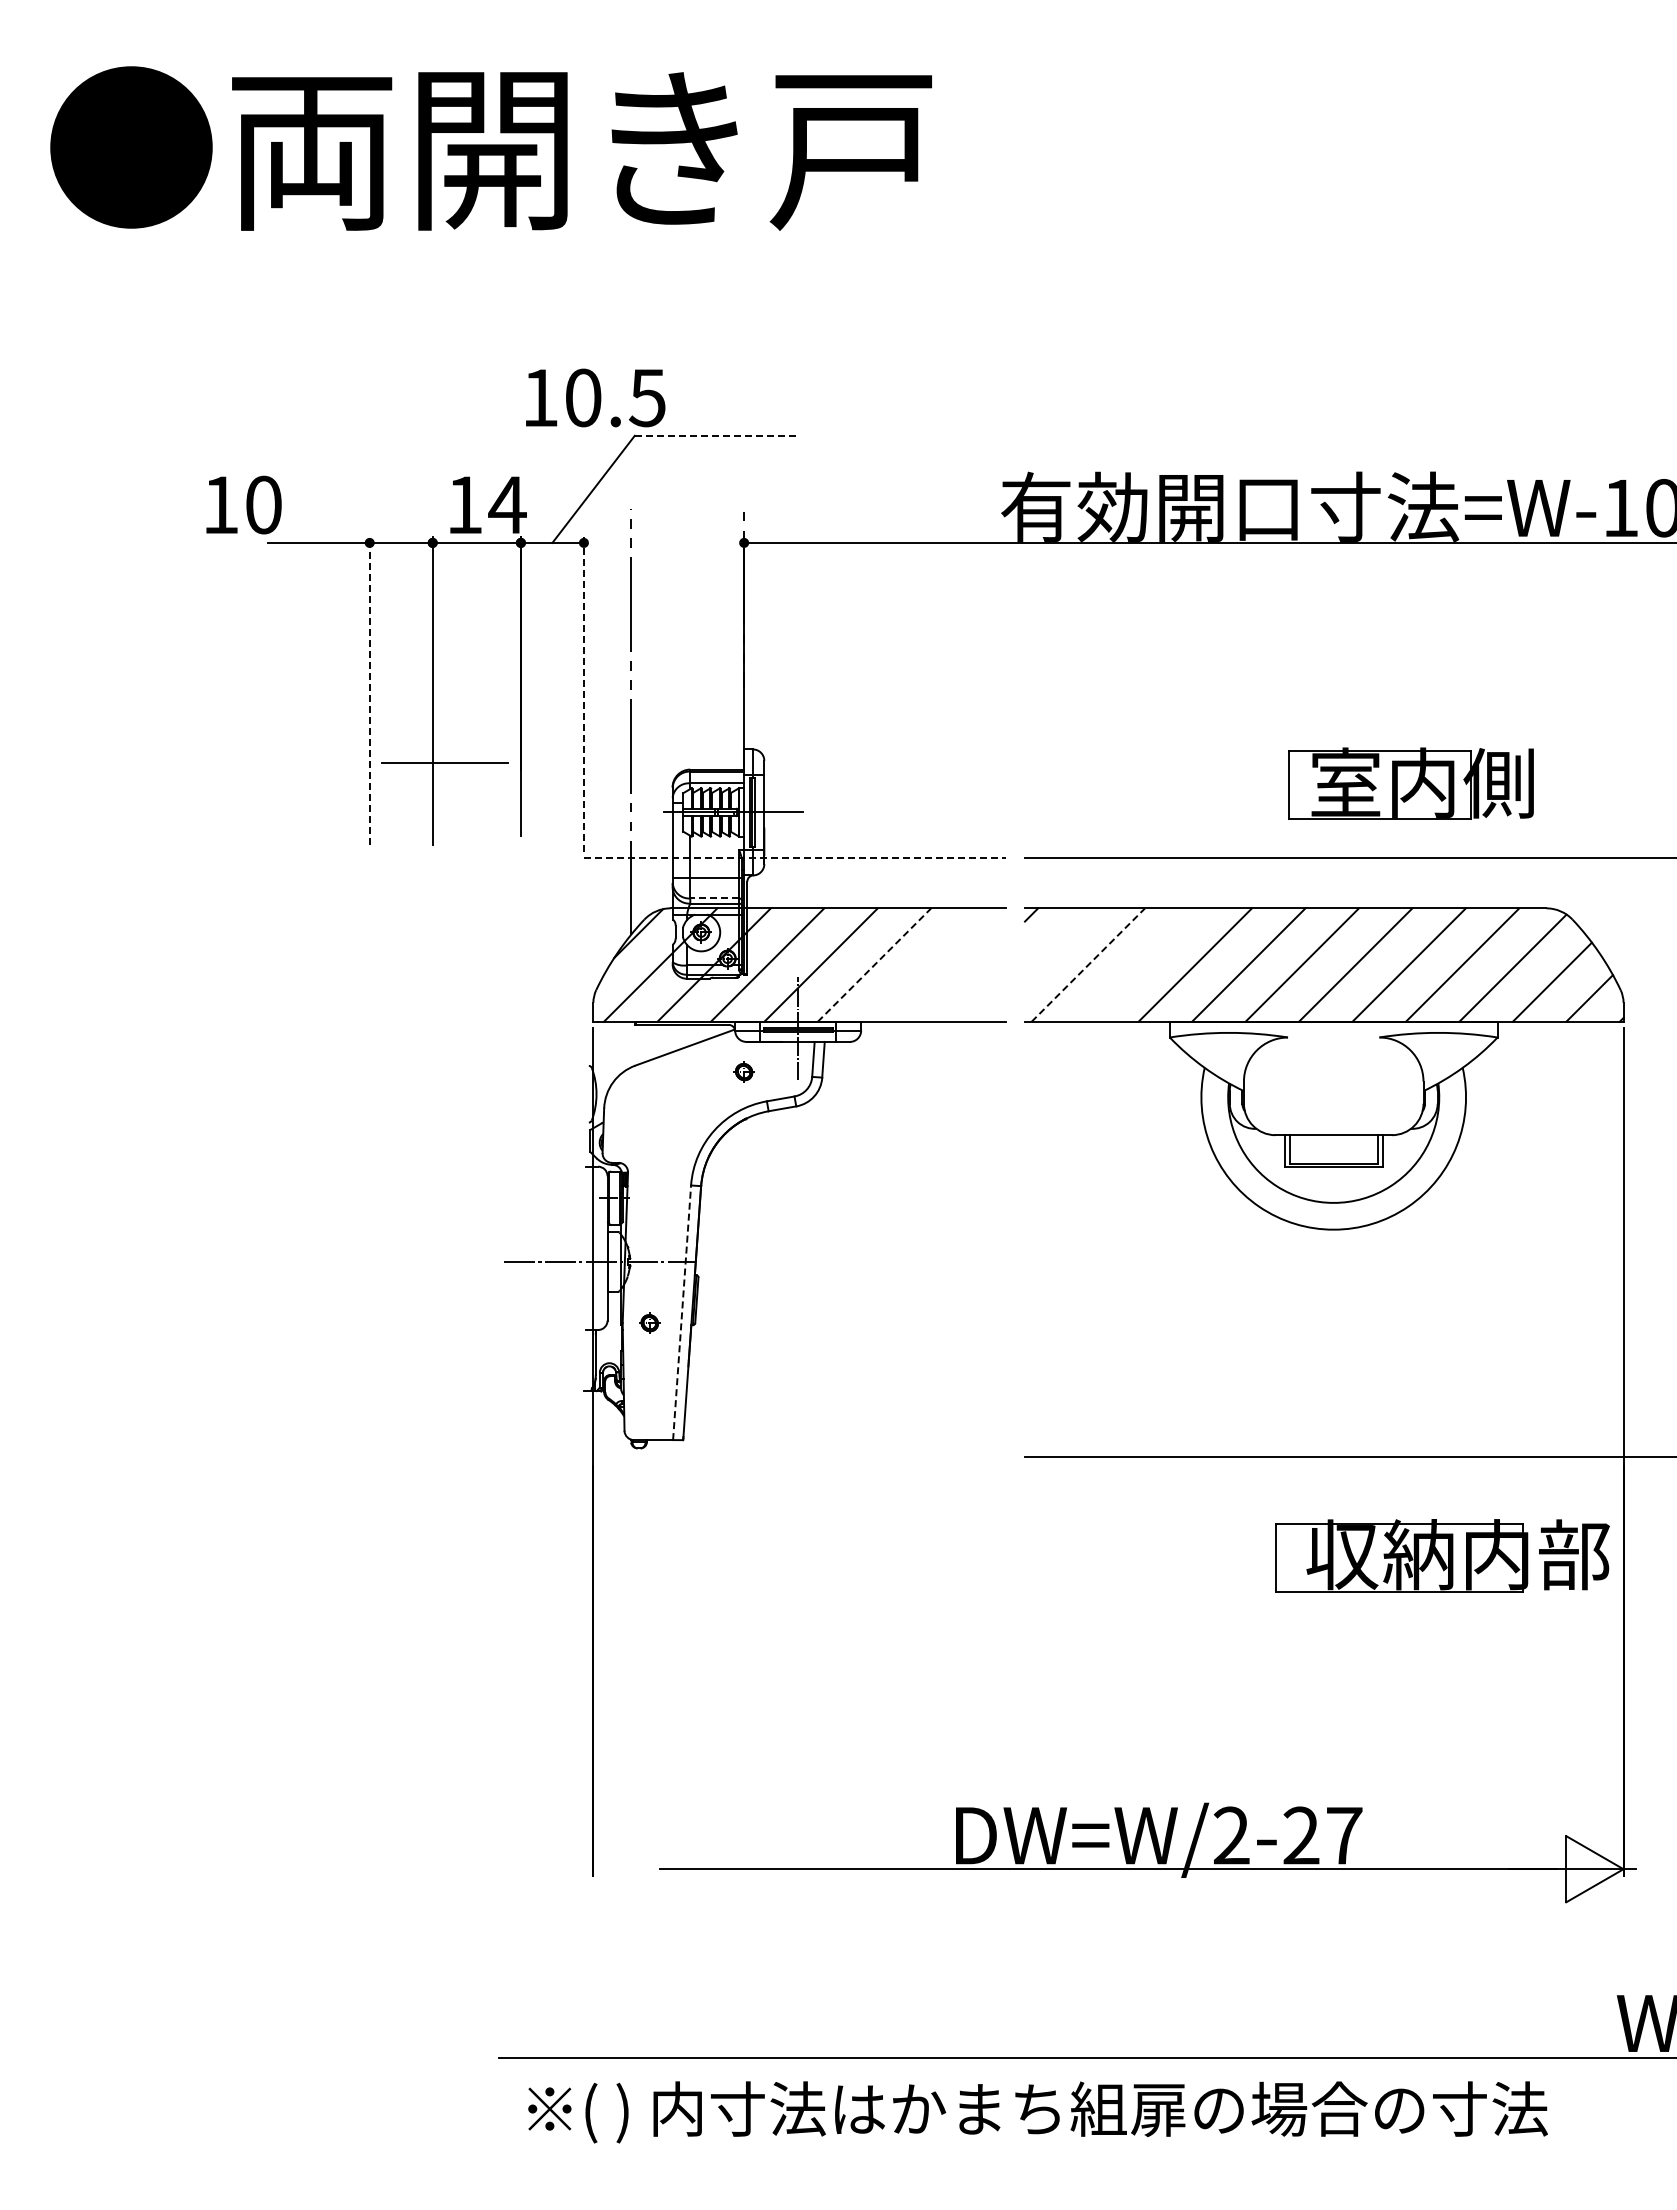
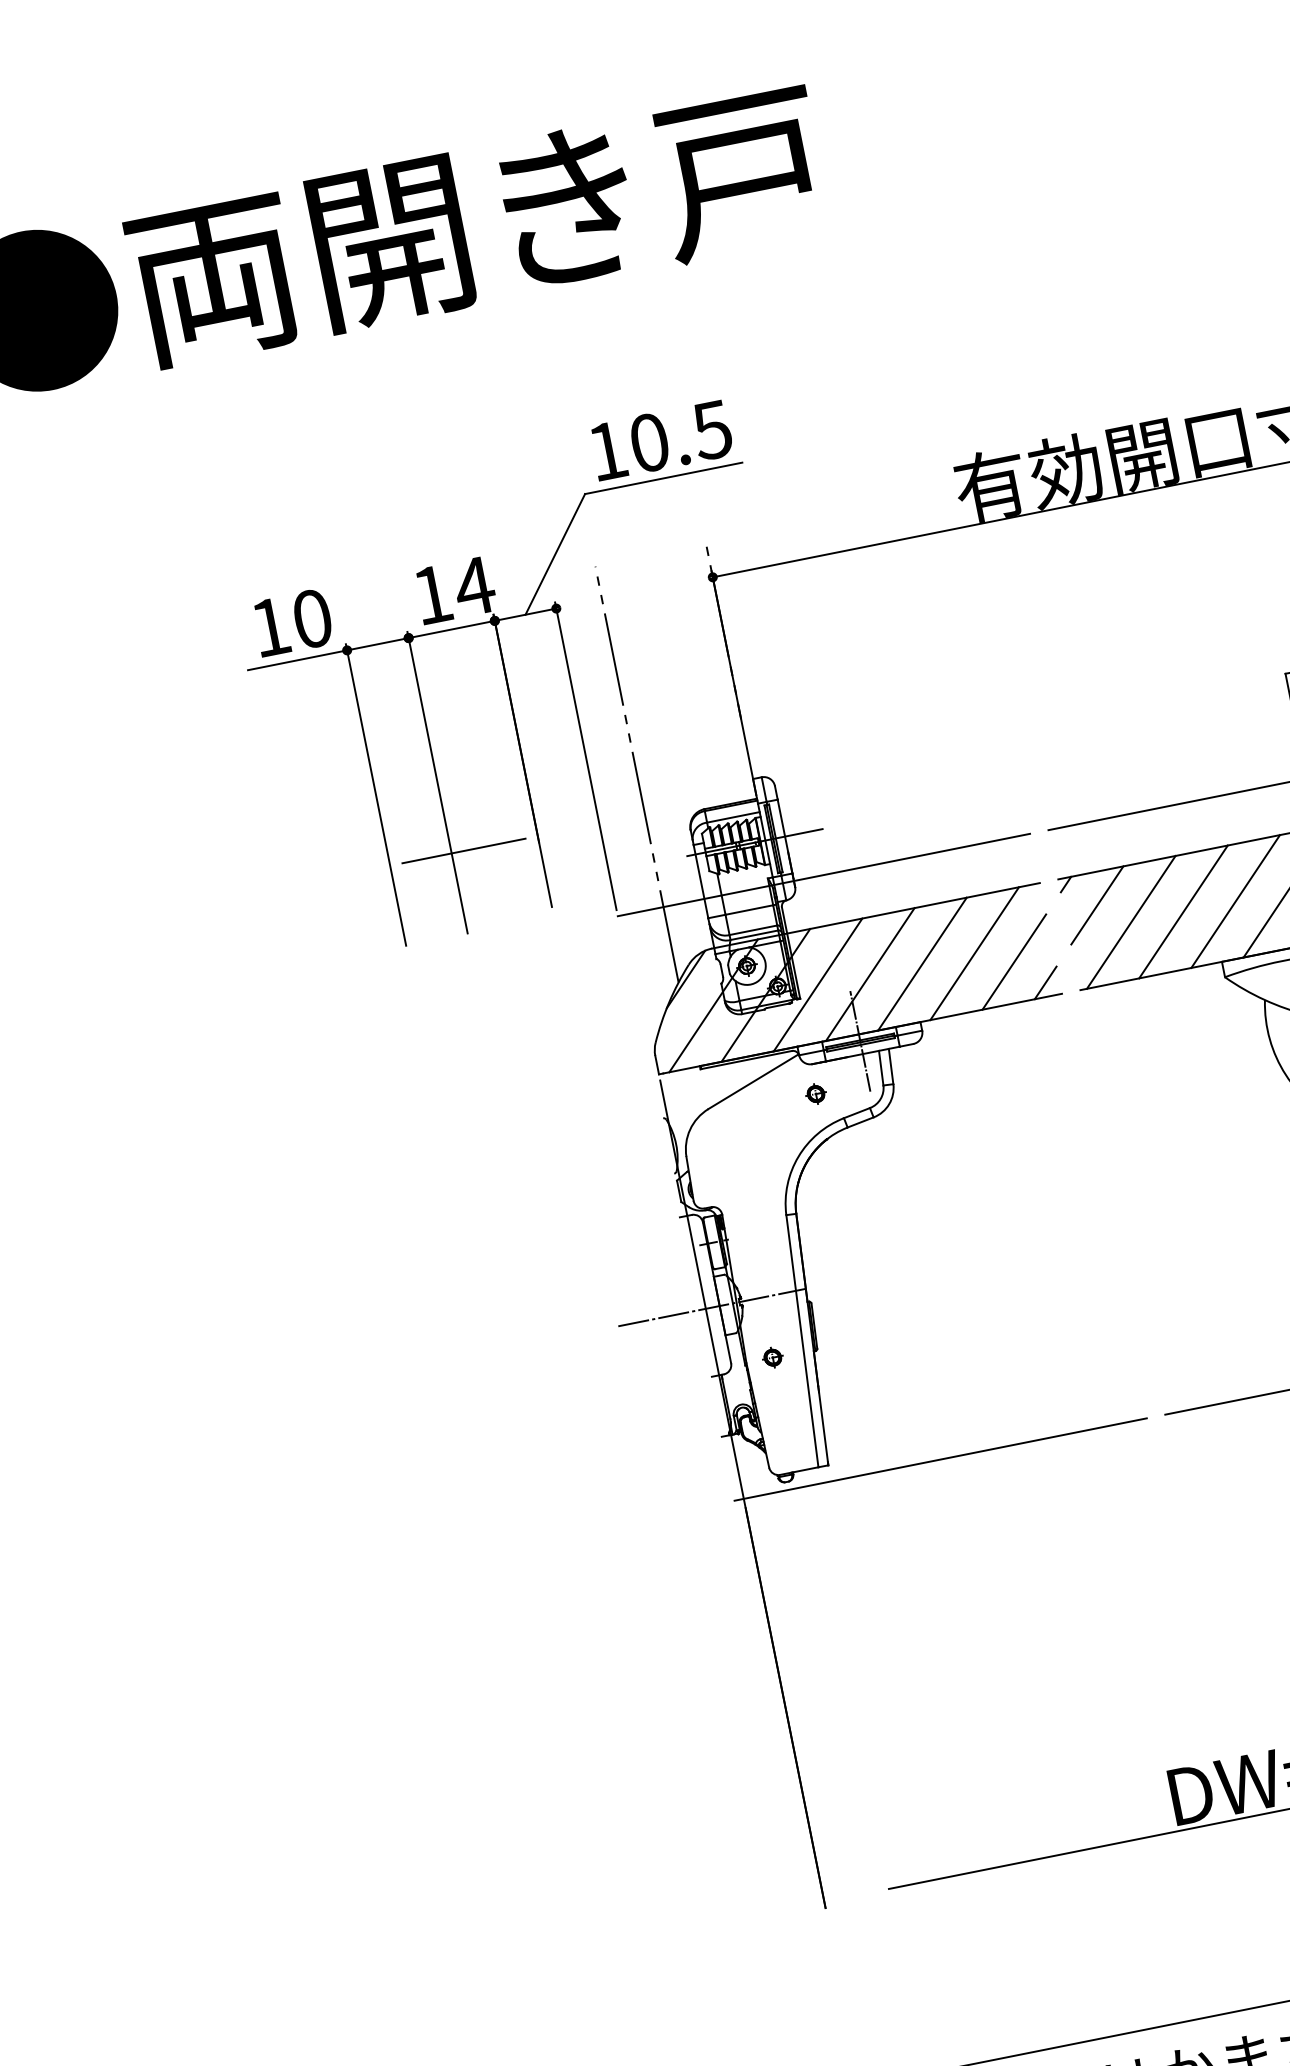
text: (595, 397) -> (661, 439), moved
line: (715, 435) -> (663, 478), dashed -> solid
text: (243, 504) -> (292, 622), moved
line: (369, 690) -> (375, 794), dashed -> solid
line: (583, 694) -> (585, 756), dashed -> solid
line: (795, 857) -> (824, 874), dashed -> solid
line: (714, 898) -> (753, 930), dashed -> solid
line: (1057, 941) -> (1096, 905), added
line: (874, 964) -> (922, 963), dashed -> solid
line: (927, 964) -> (974, 953), added
line: (1088, 964) -> (1131, 921), dashed -> solid
line: (1141, 964) -> (1183, 911), added
line: (965, 980) -> (1014, 961), added
line: (992, 1007) -> (1045, 982), added
line: (682, 1312) -> (802, 1340), dashed -> solid
line: (794, 1456) -> (940, 1459), added

